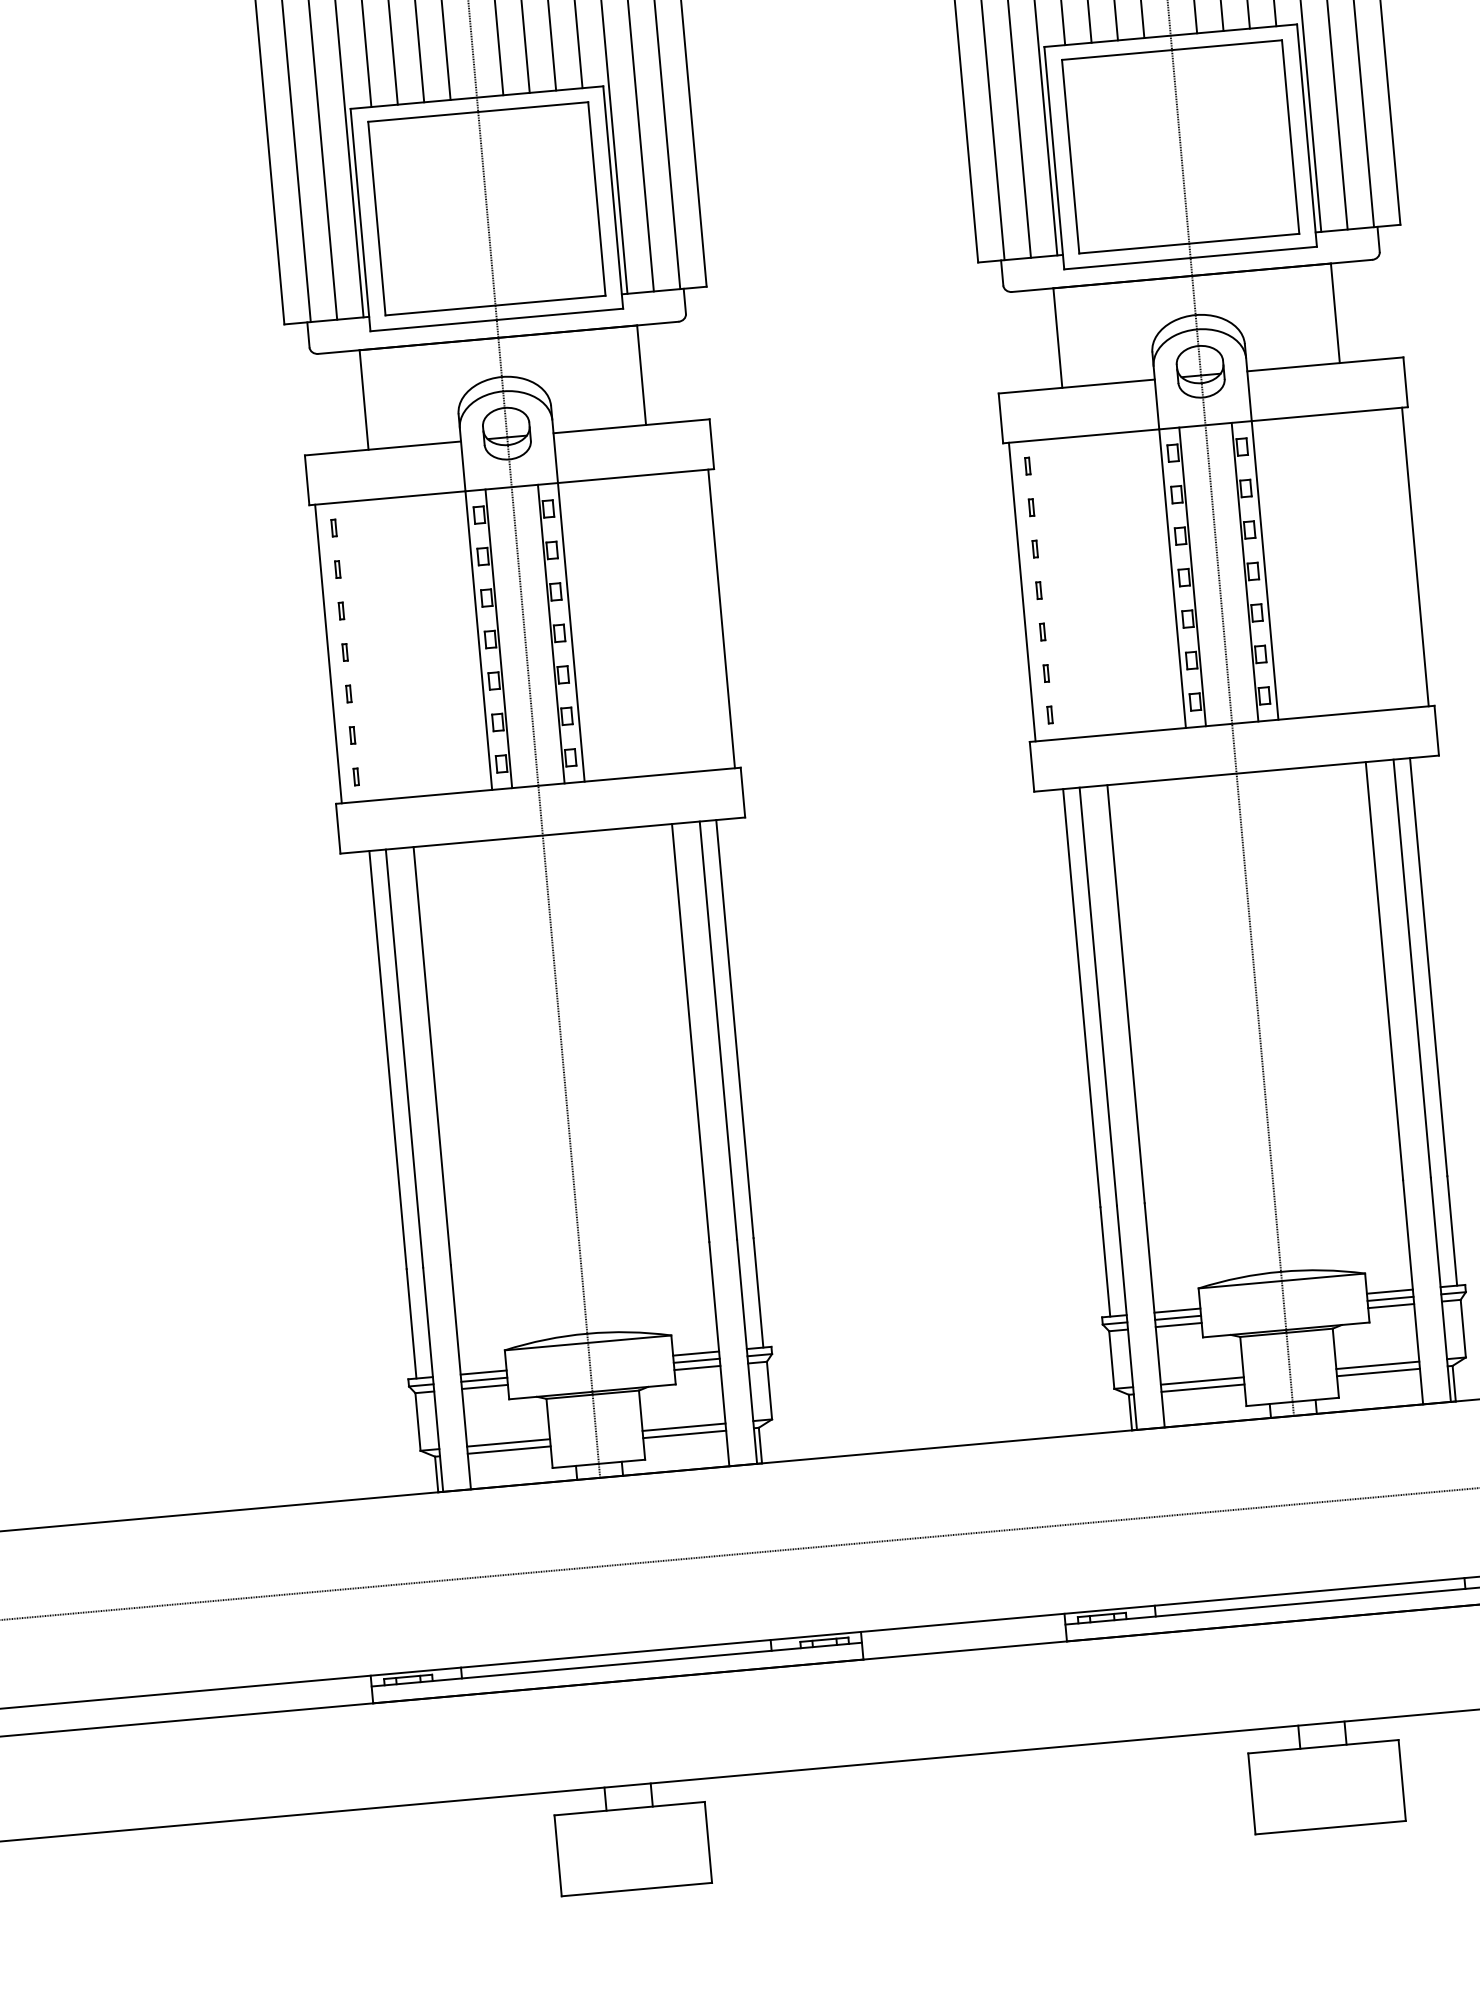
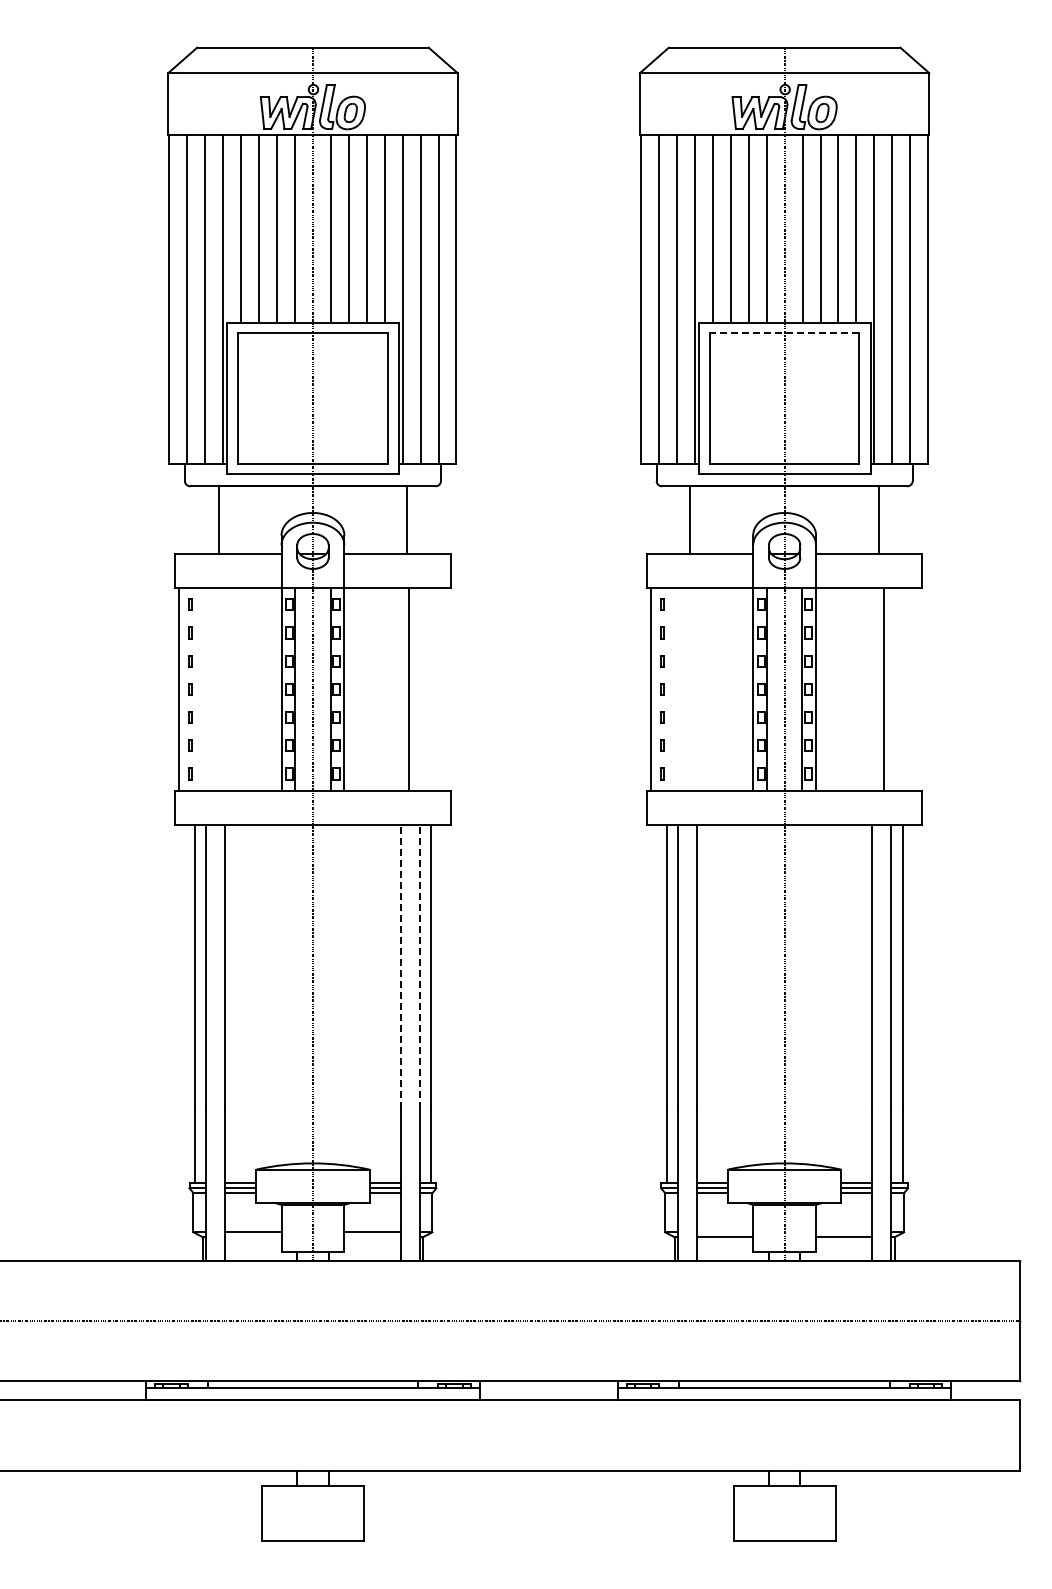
line: (1171, 49) -> (784, 332), solid -> dashed
line: (1415, 555) -> (884, 688), moved
line: (721, 617) -> (408, 688), moved
line: (718, 1030) -> (419, 966), solid -> dashed
line: (690, 1032) -> (400, 966), solid -> dashed
line: (1378, 1365) -> (844, 1232), removed
line: (1201, 1381) -> (724, 1232), removed
line: (684, 1434) -> (372, 1237), removed
line: (509, 1450) -> (253, 1237), removed

